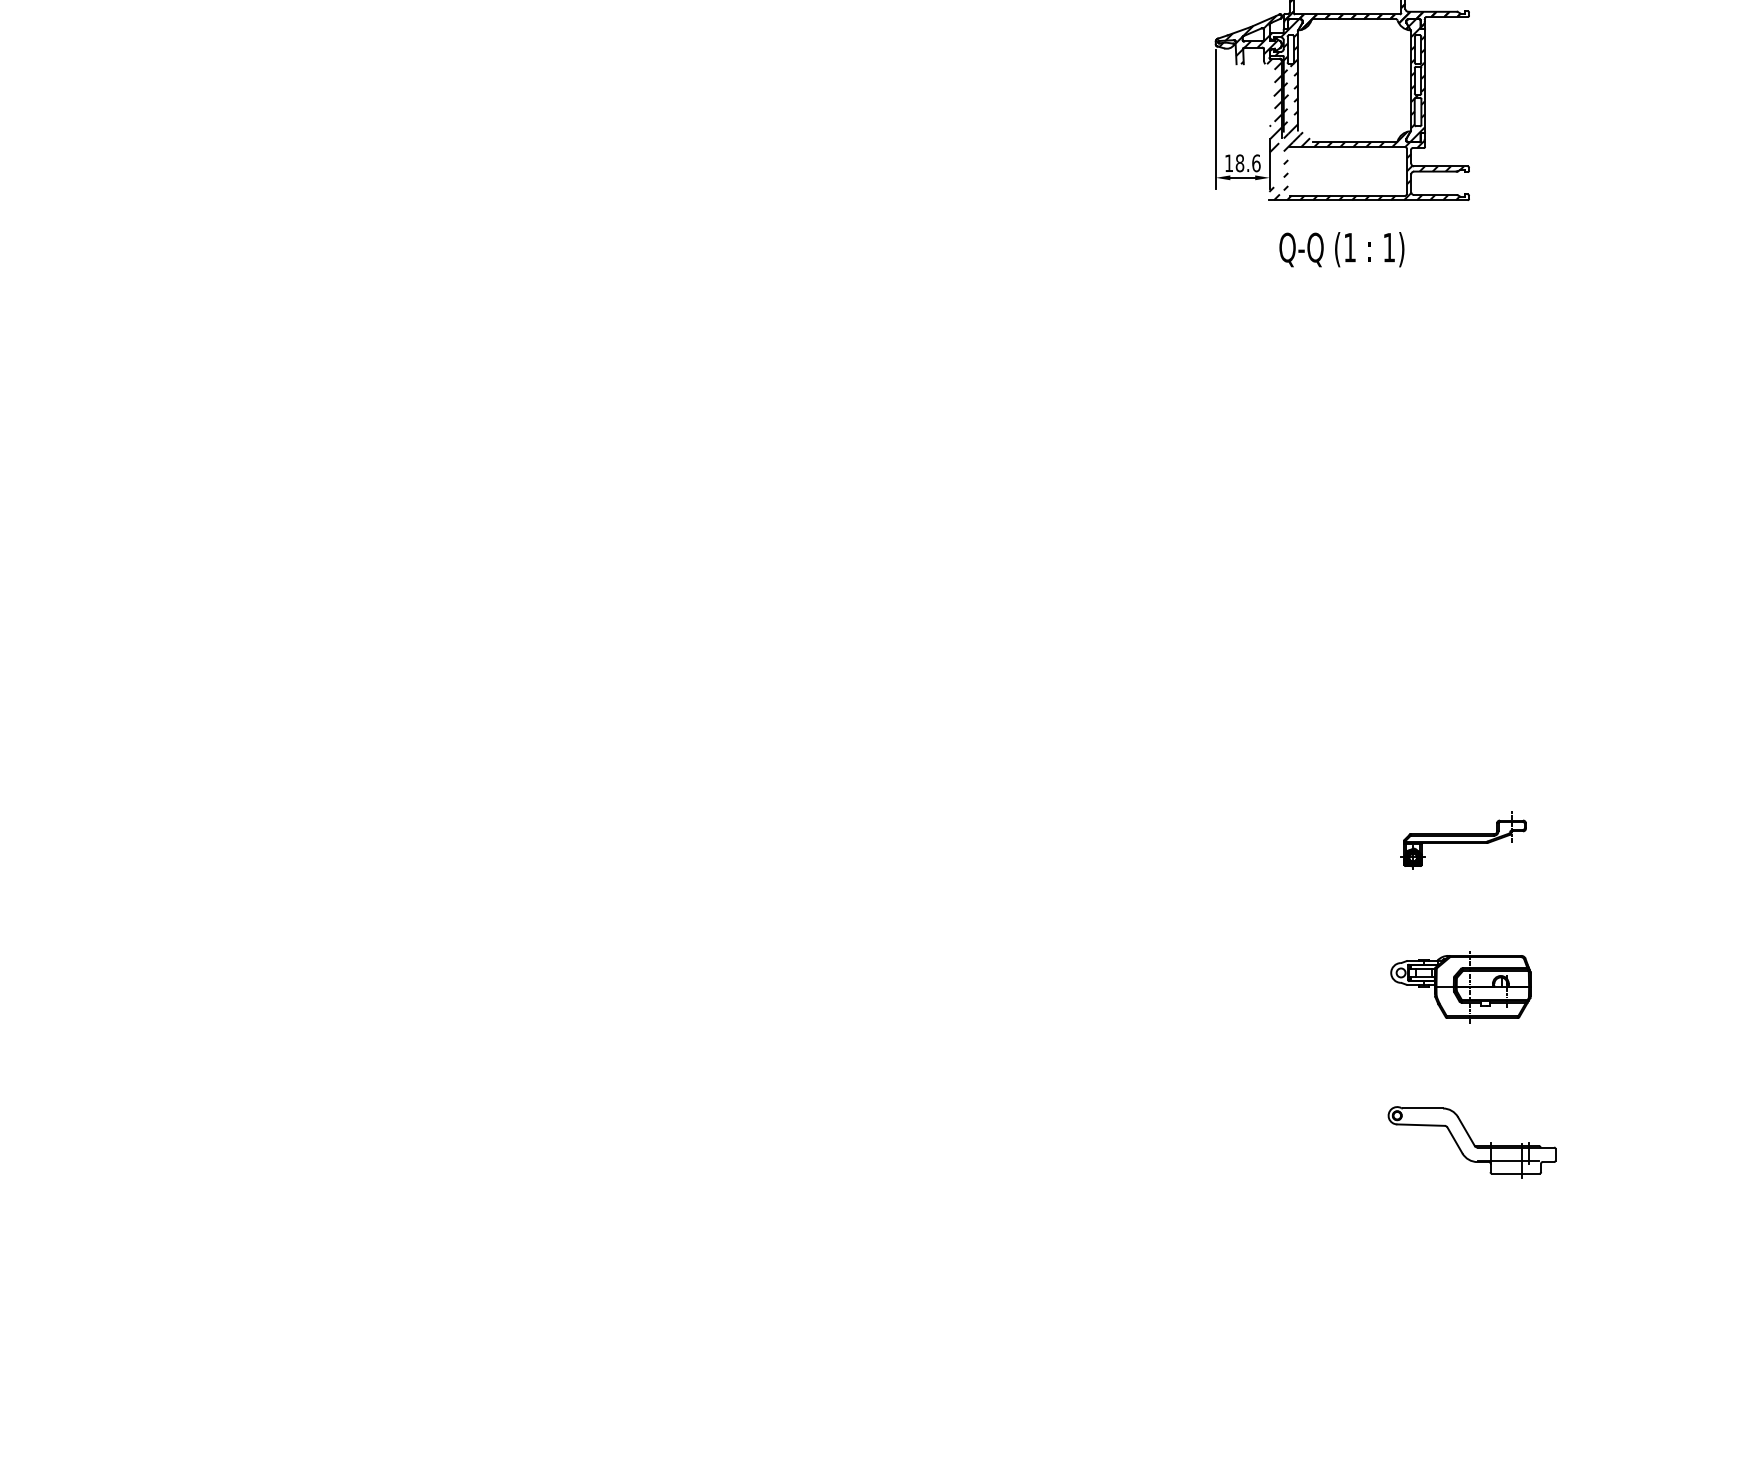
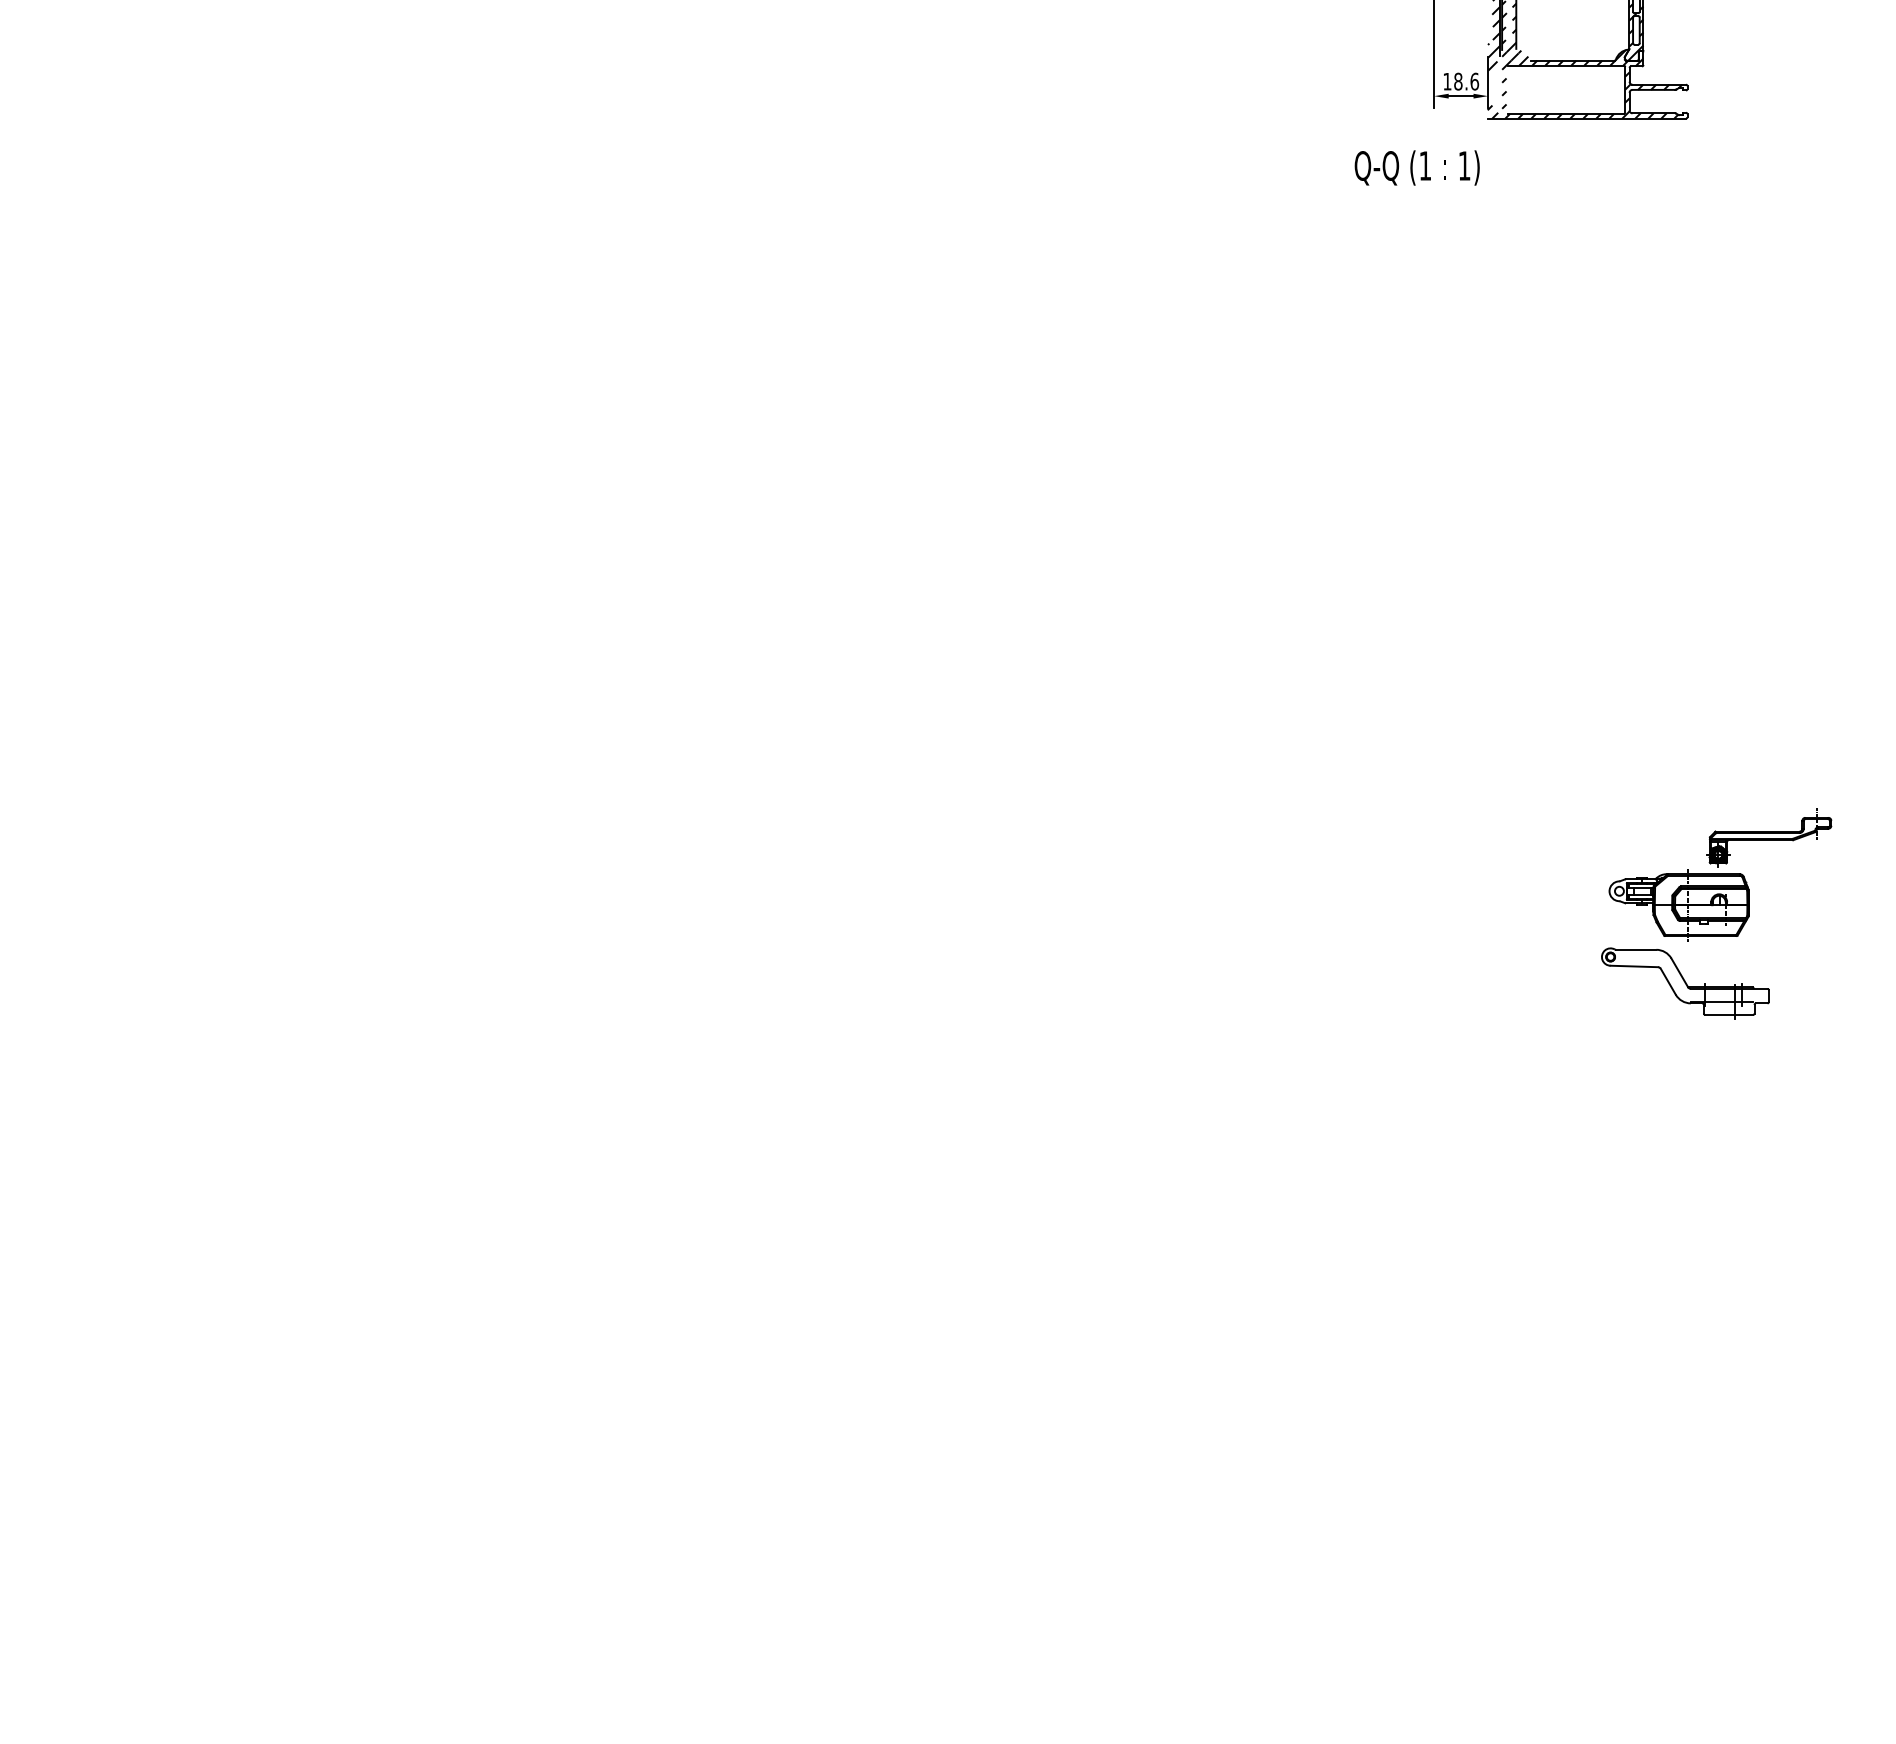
text: (1341, 249) -> (1416, 167), moved
part: (1464, 840) -> (1769, 837), moved
part: (1472, 1142) -> (1685, 983), moved

